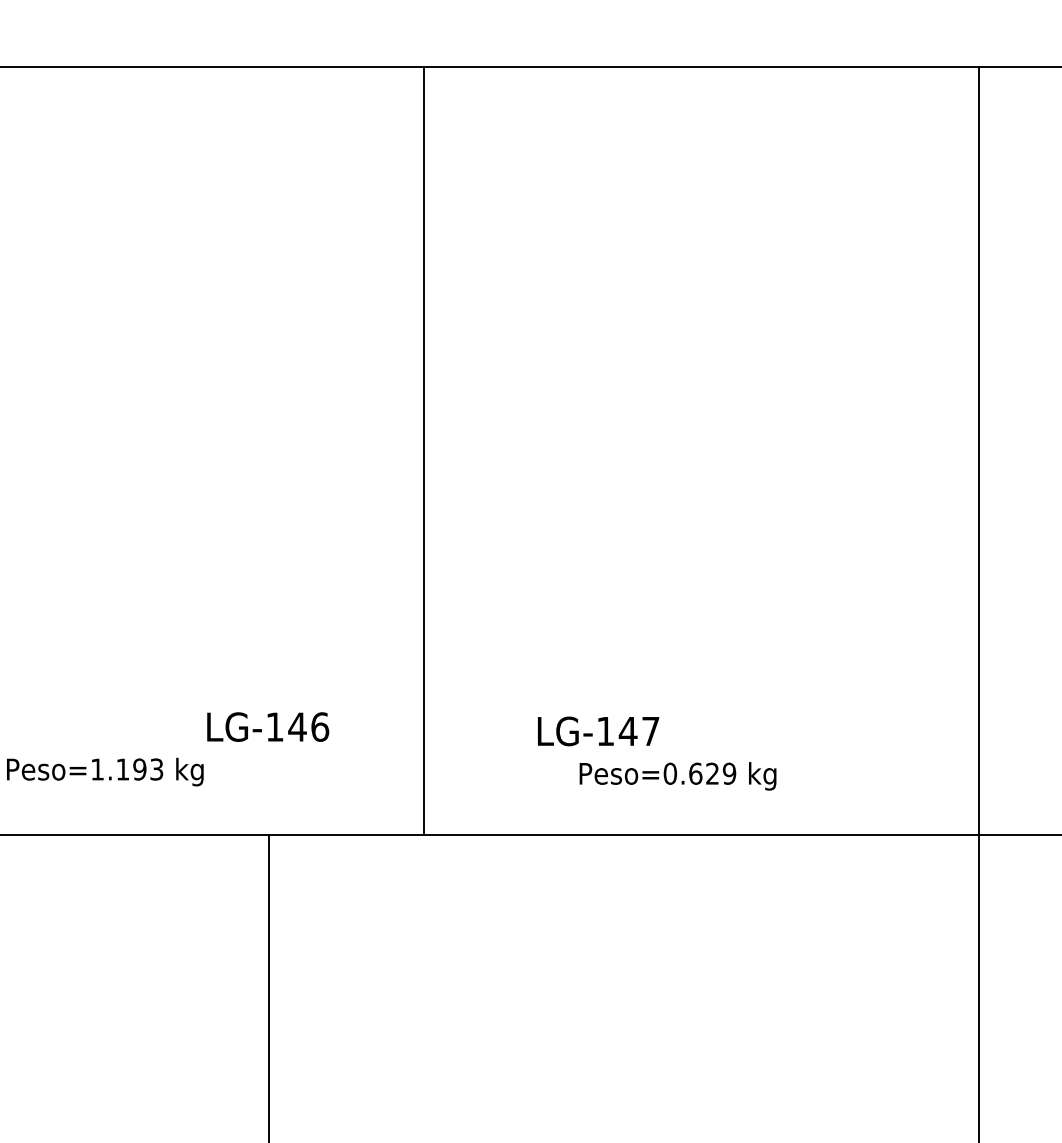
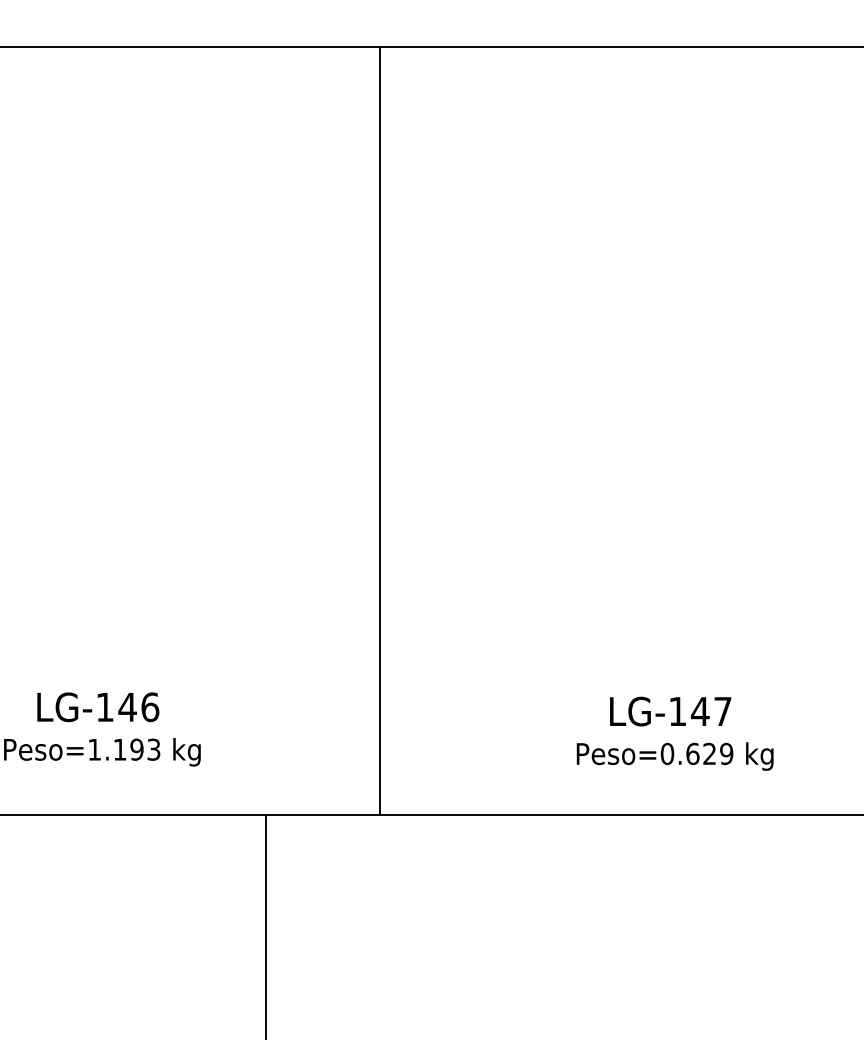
line: (424, 451) -> (380, 431), moved
text: (268, 726) -> (98, 706), moved
text: (598, 731) -> (670, 711), moved

